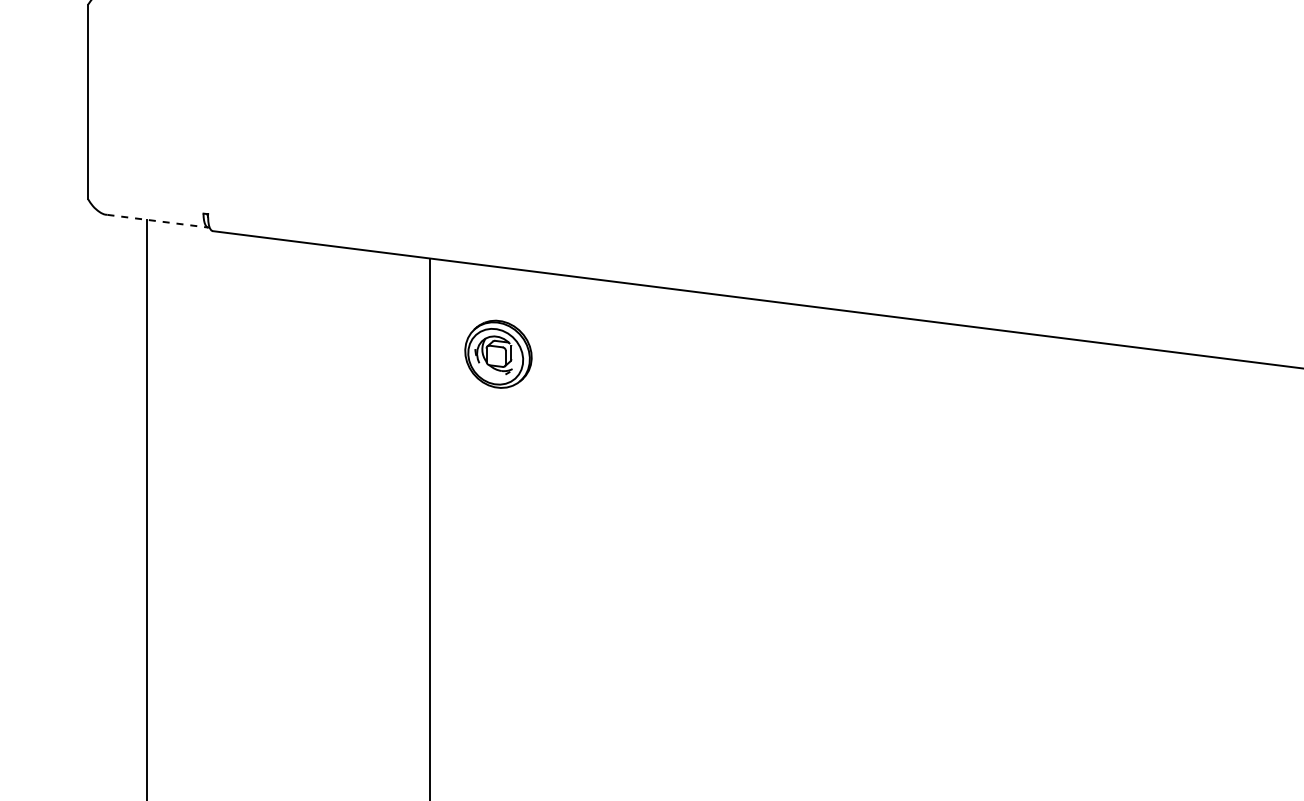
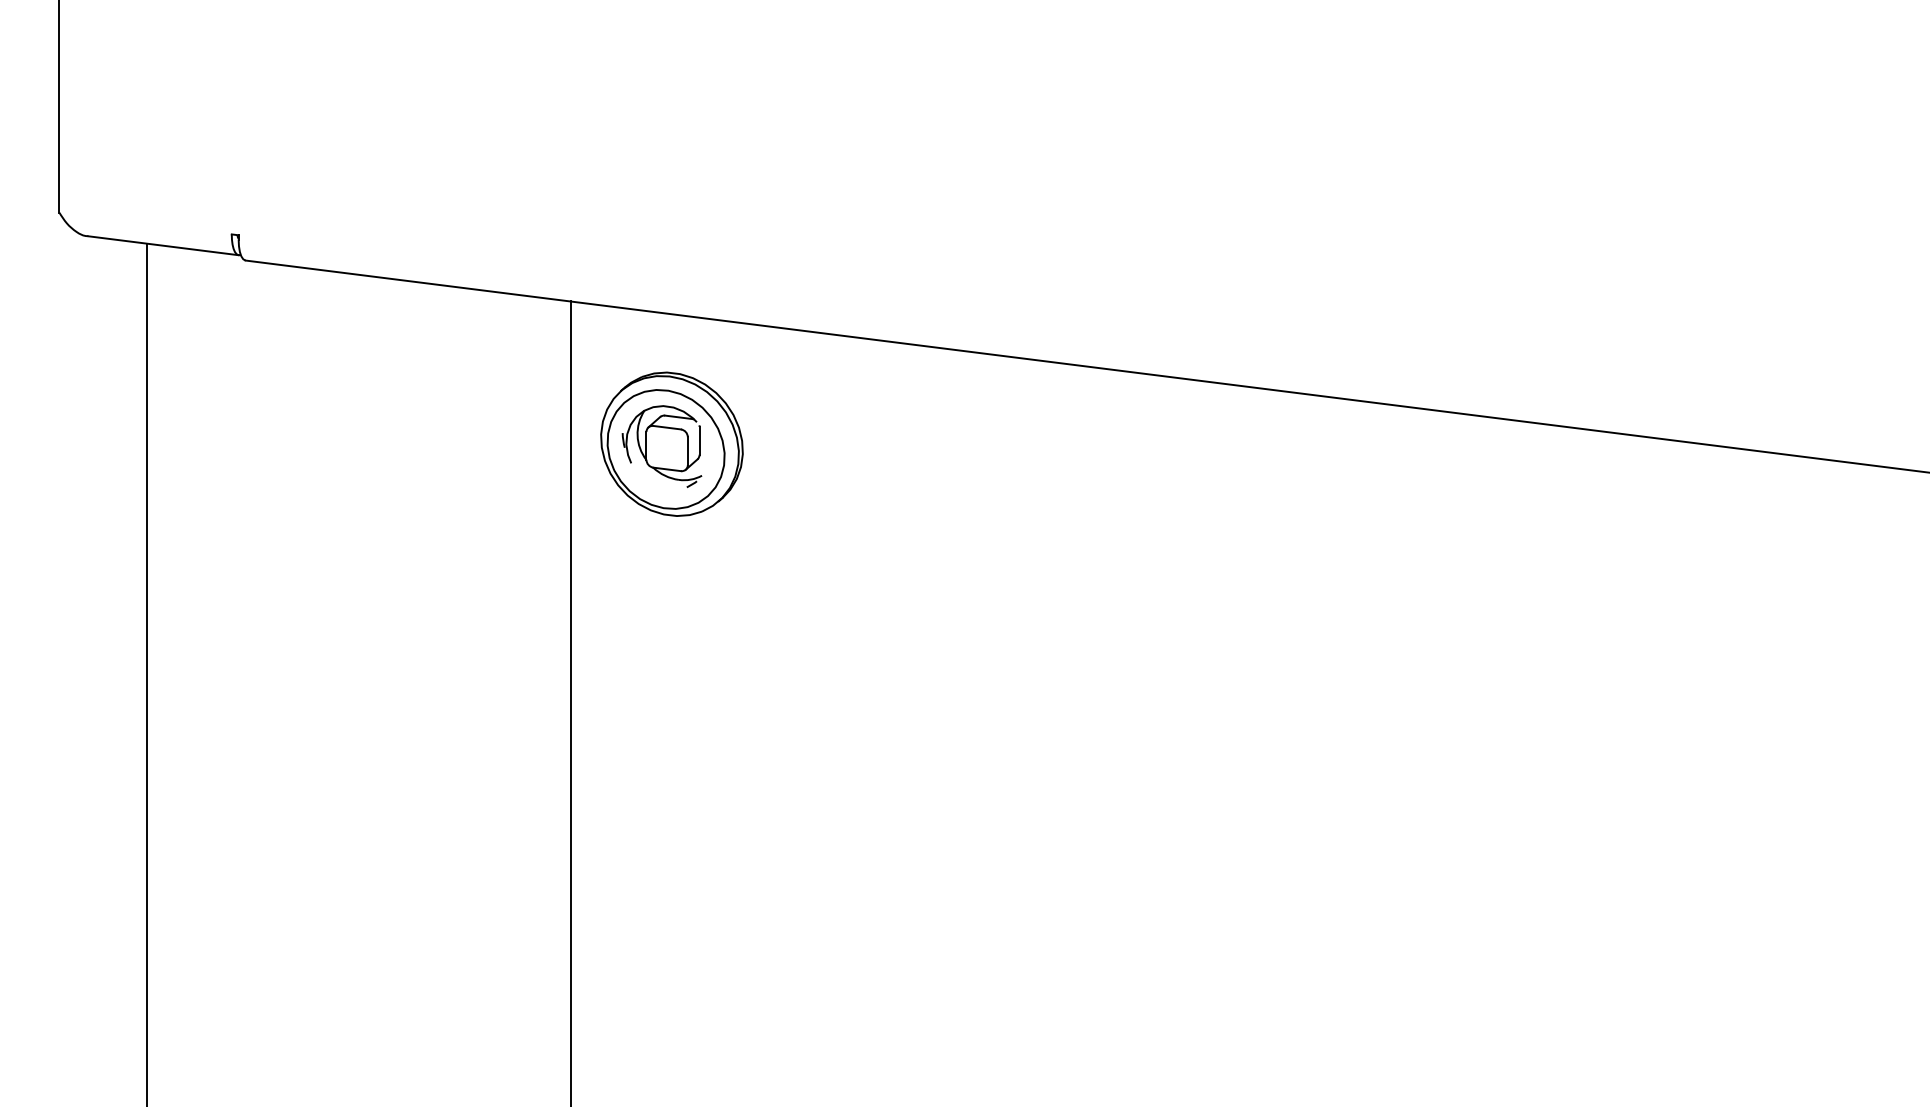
line: (157, 221) -> (163, 246), dashed -> solid
part: (498, 354) -> (671, 444), size x1.43

